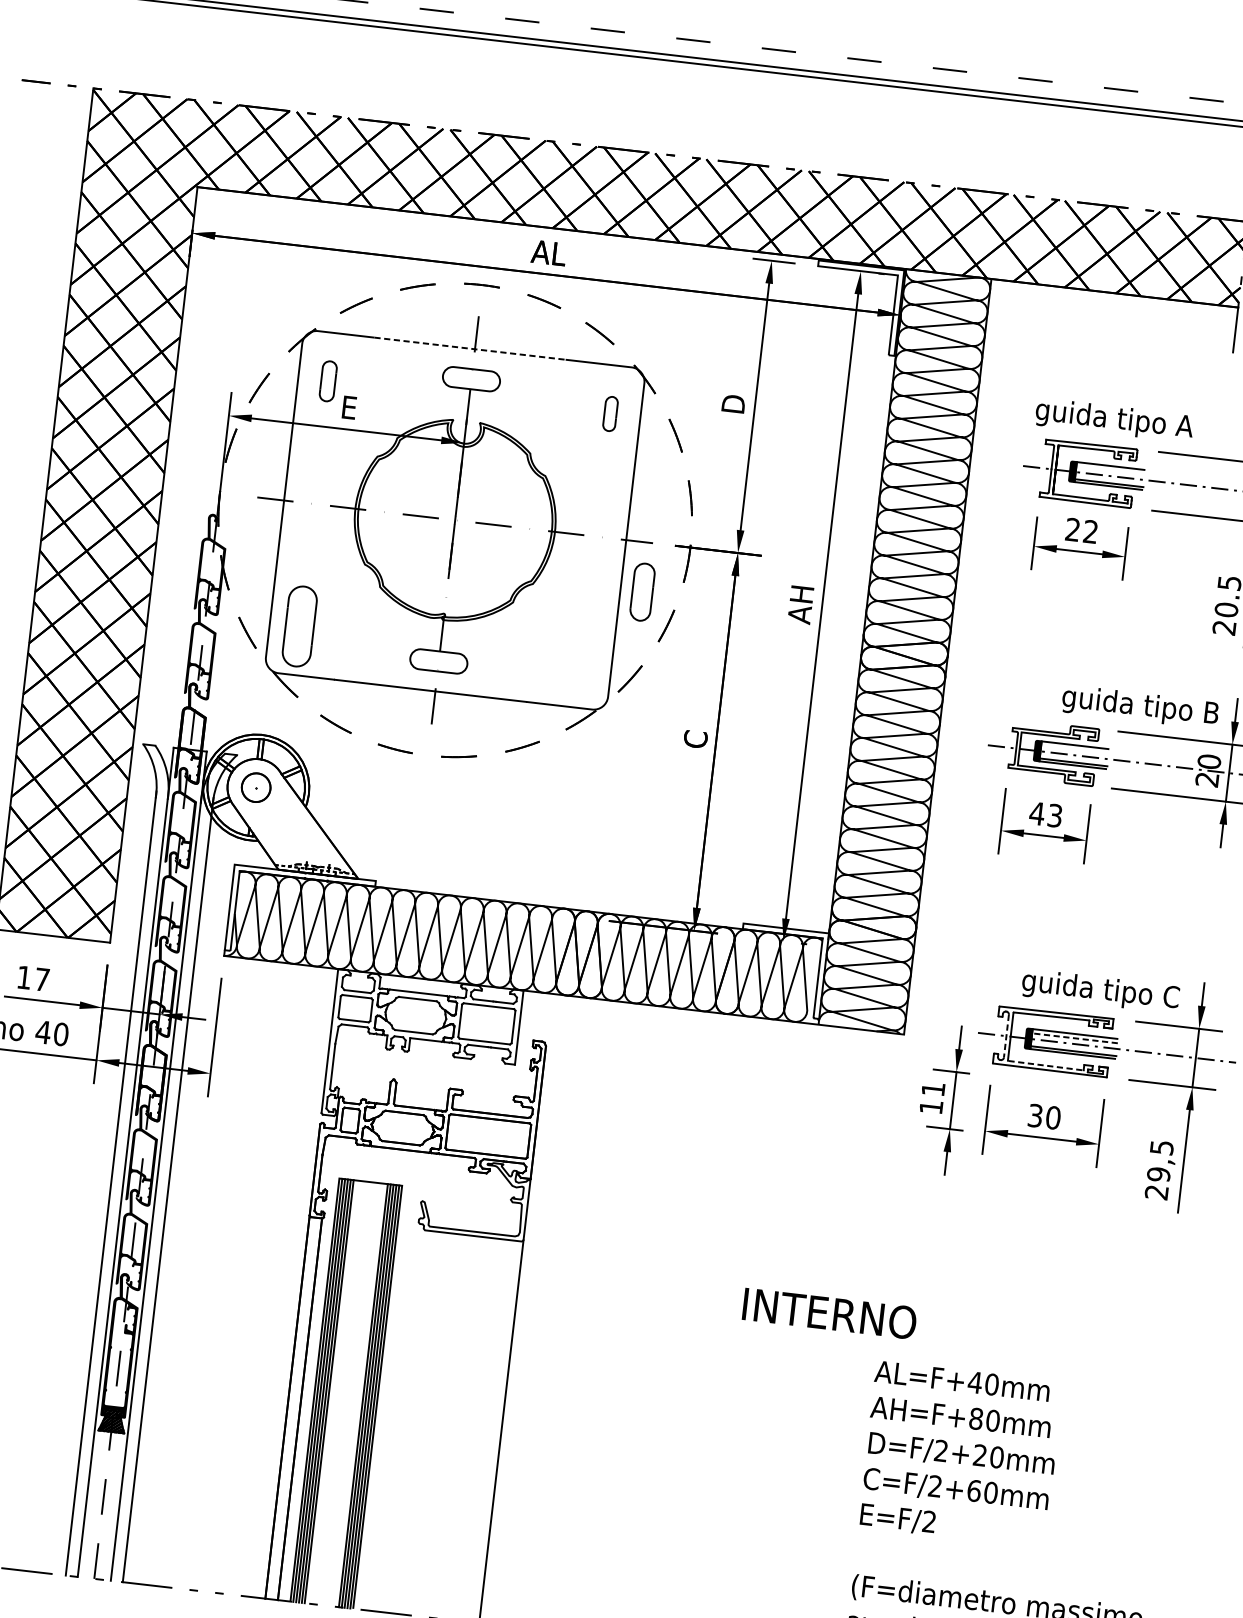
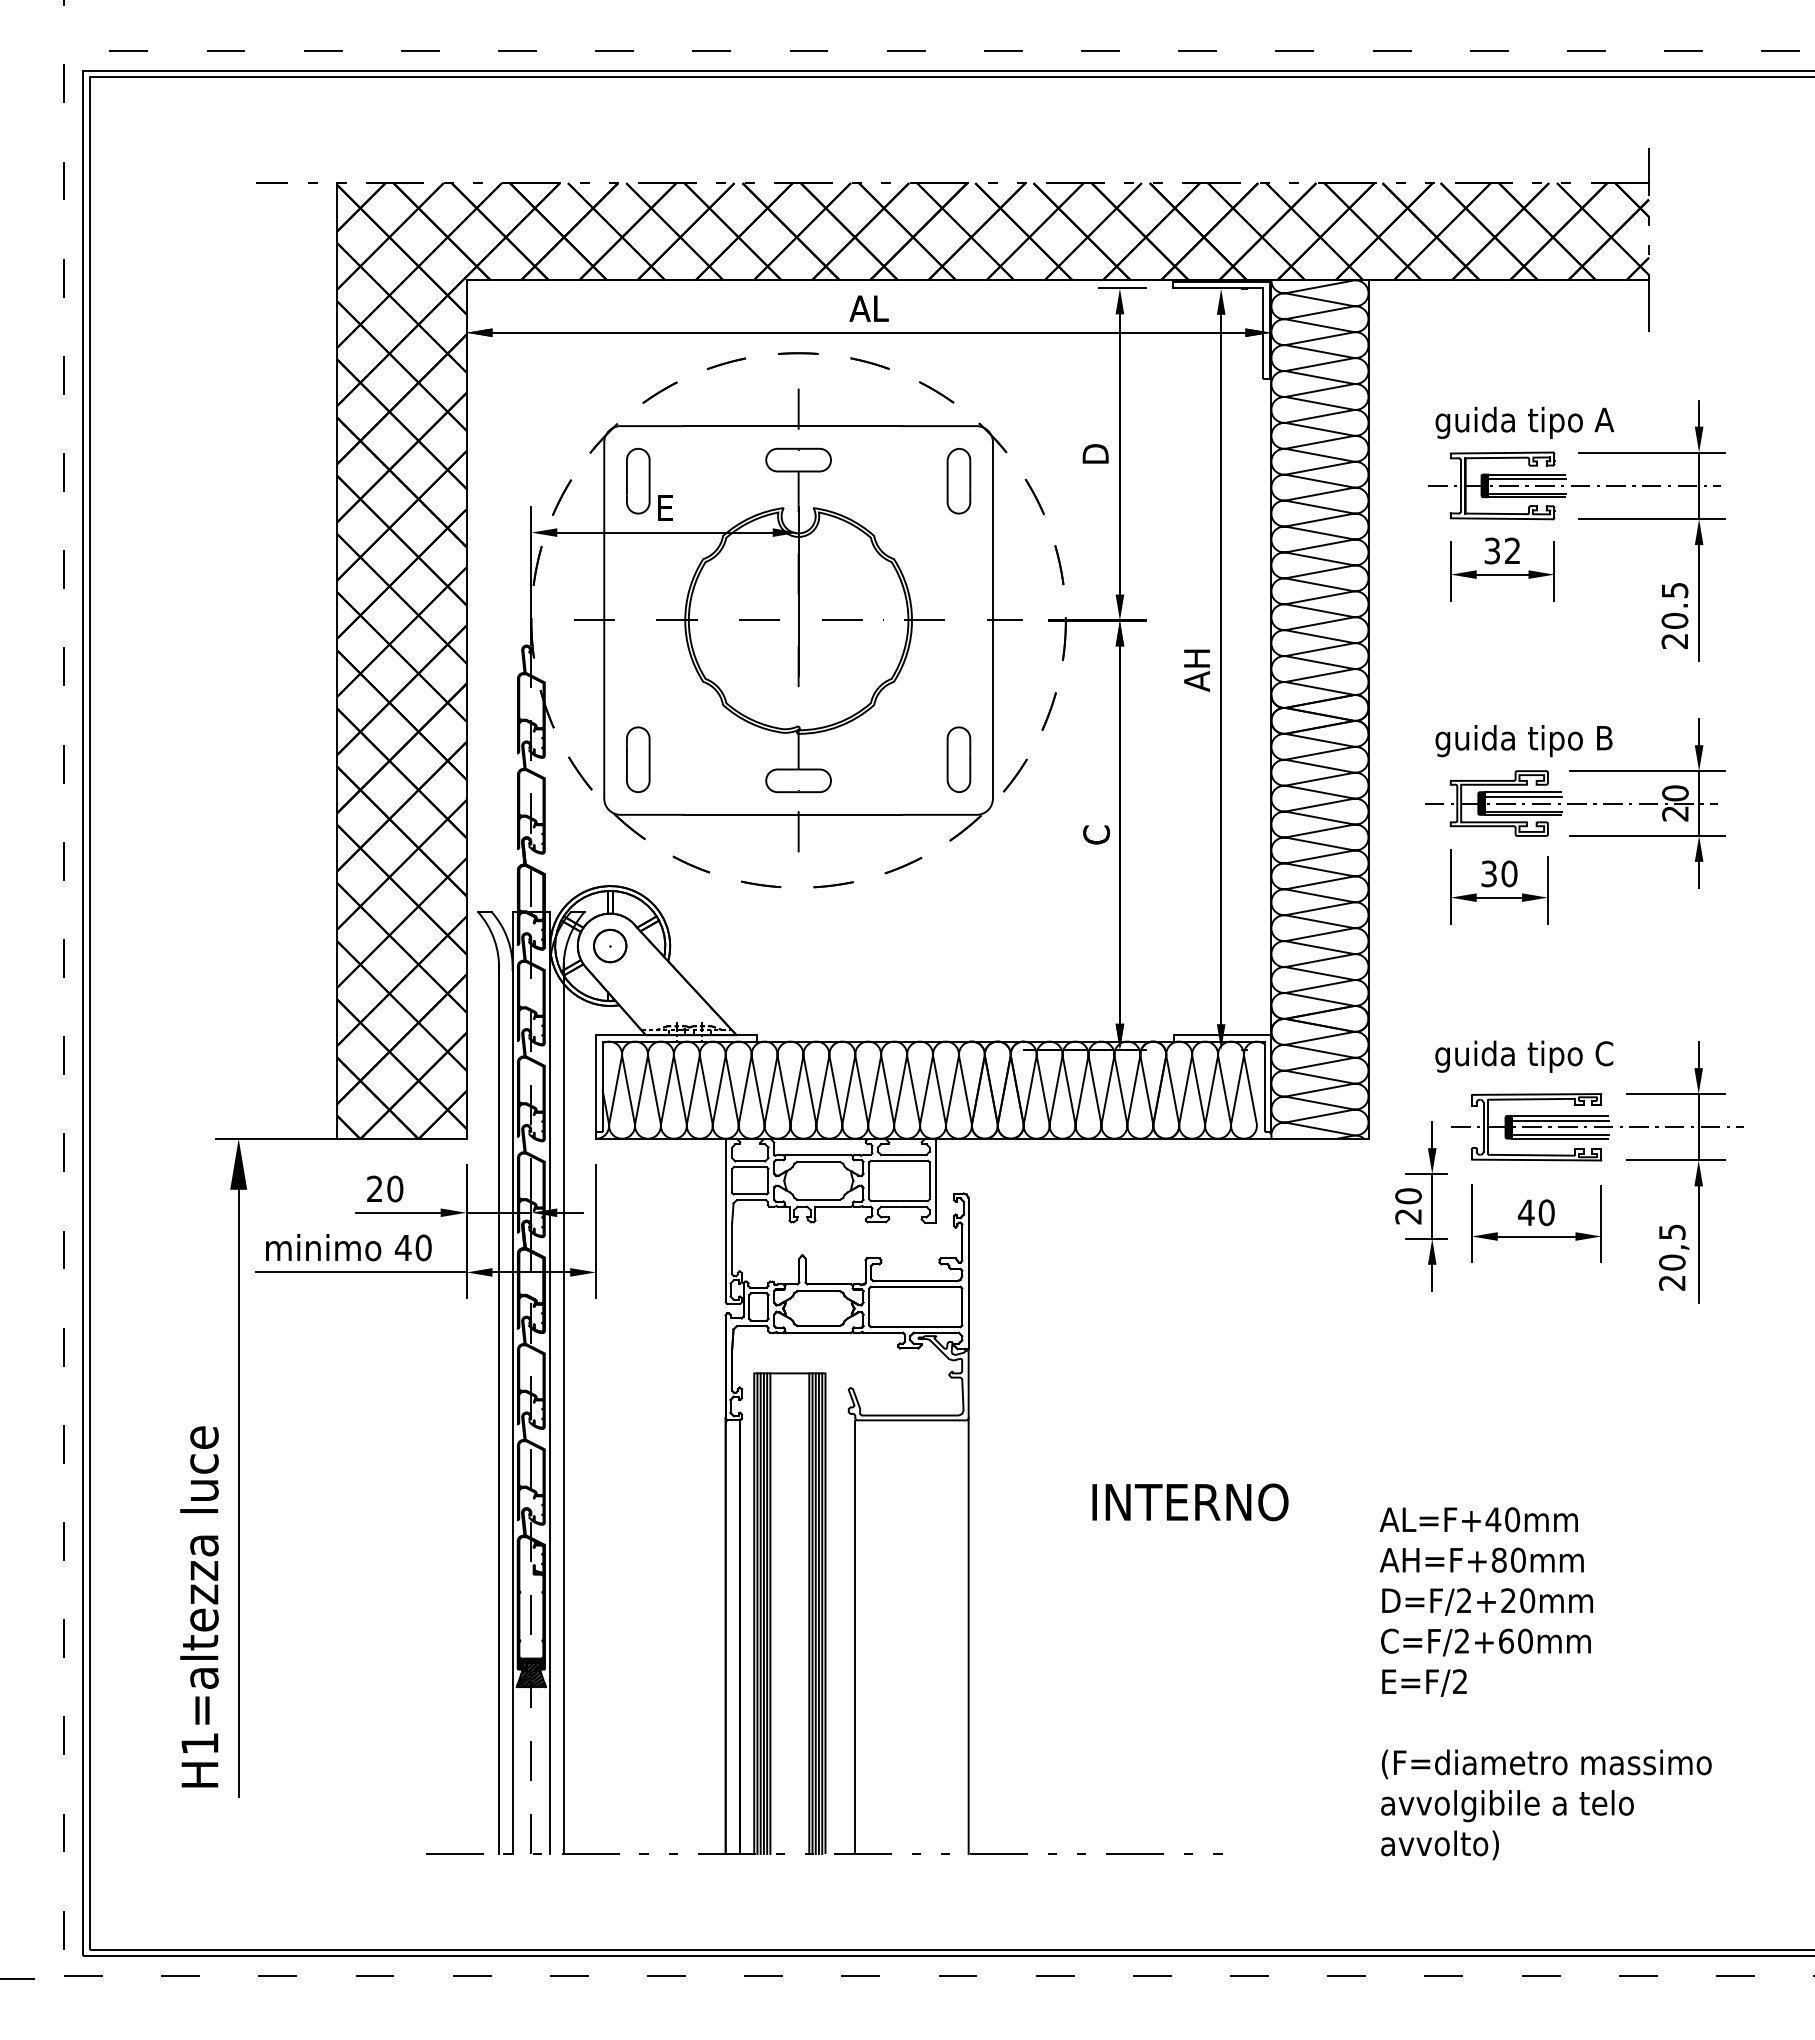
line: (470, 349) -> (793, 426), dashed -> solid
part: (328, 380) -> (638, 480), size x1.43
part: (610, 413) -> (958, 480), size x1.67
line: (1110, 470) -> (1526, 479), added
text: (1072, 529) -> (1491, 550), 22 -> 32
part: (642, 591) -> (958, 759), moved
part: (300, 626) -> (638, 759), size x0.71
text: (1139, 707) -> (1523, 741), moved
line: (1074, 749) -> (1522, 797), added
text: (1045, 814) -> (1498, 873), 43 -> 30
text: (33, 978) -> (385, 1188), 17 -> 20
text: (1100, 991) -> (1524, 1056), moved
line: (1006, 1036) -> (1483, 1127), dashed -> solid
line: (1074, 1038) -> (1560, 1120), dashed -> solid
line: (1045, 1065) -> (1531, 1155), dashed -> solid
text: (932, 1098) -> (1408, 1206), 11 -> 20
text: (1034, 1115) -> (1525, 1212), 30 -> 40
text: (1159, 1174) -> (1672, 1262), 29,5 -> 20,5
text: (829, 1313) -> (1190, 1502), moved
line: (401, 1420) -> (855, 1636), added

